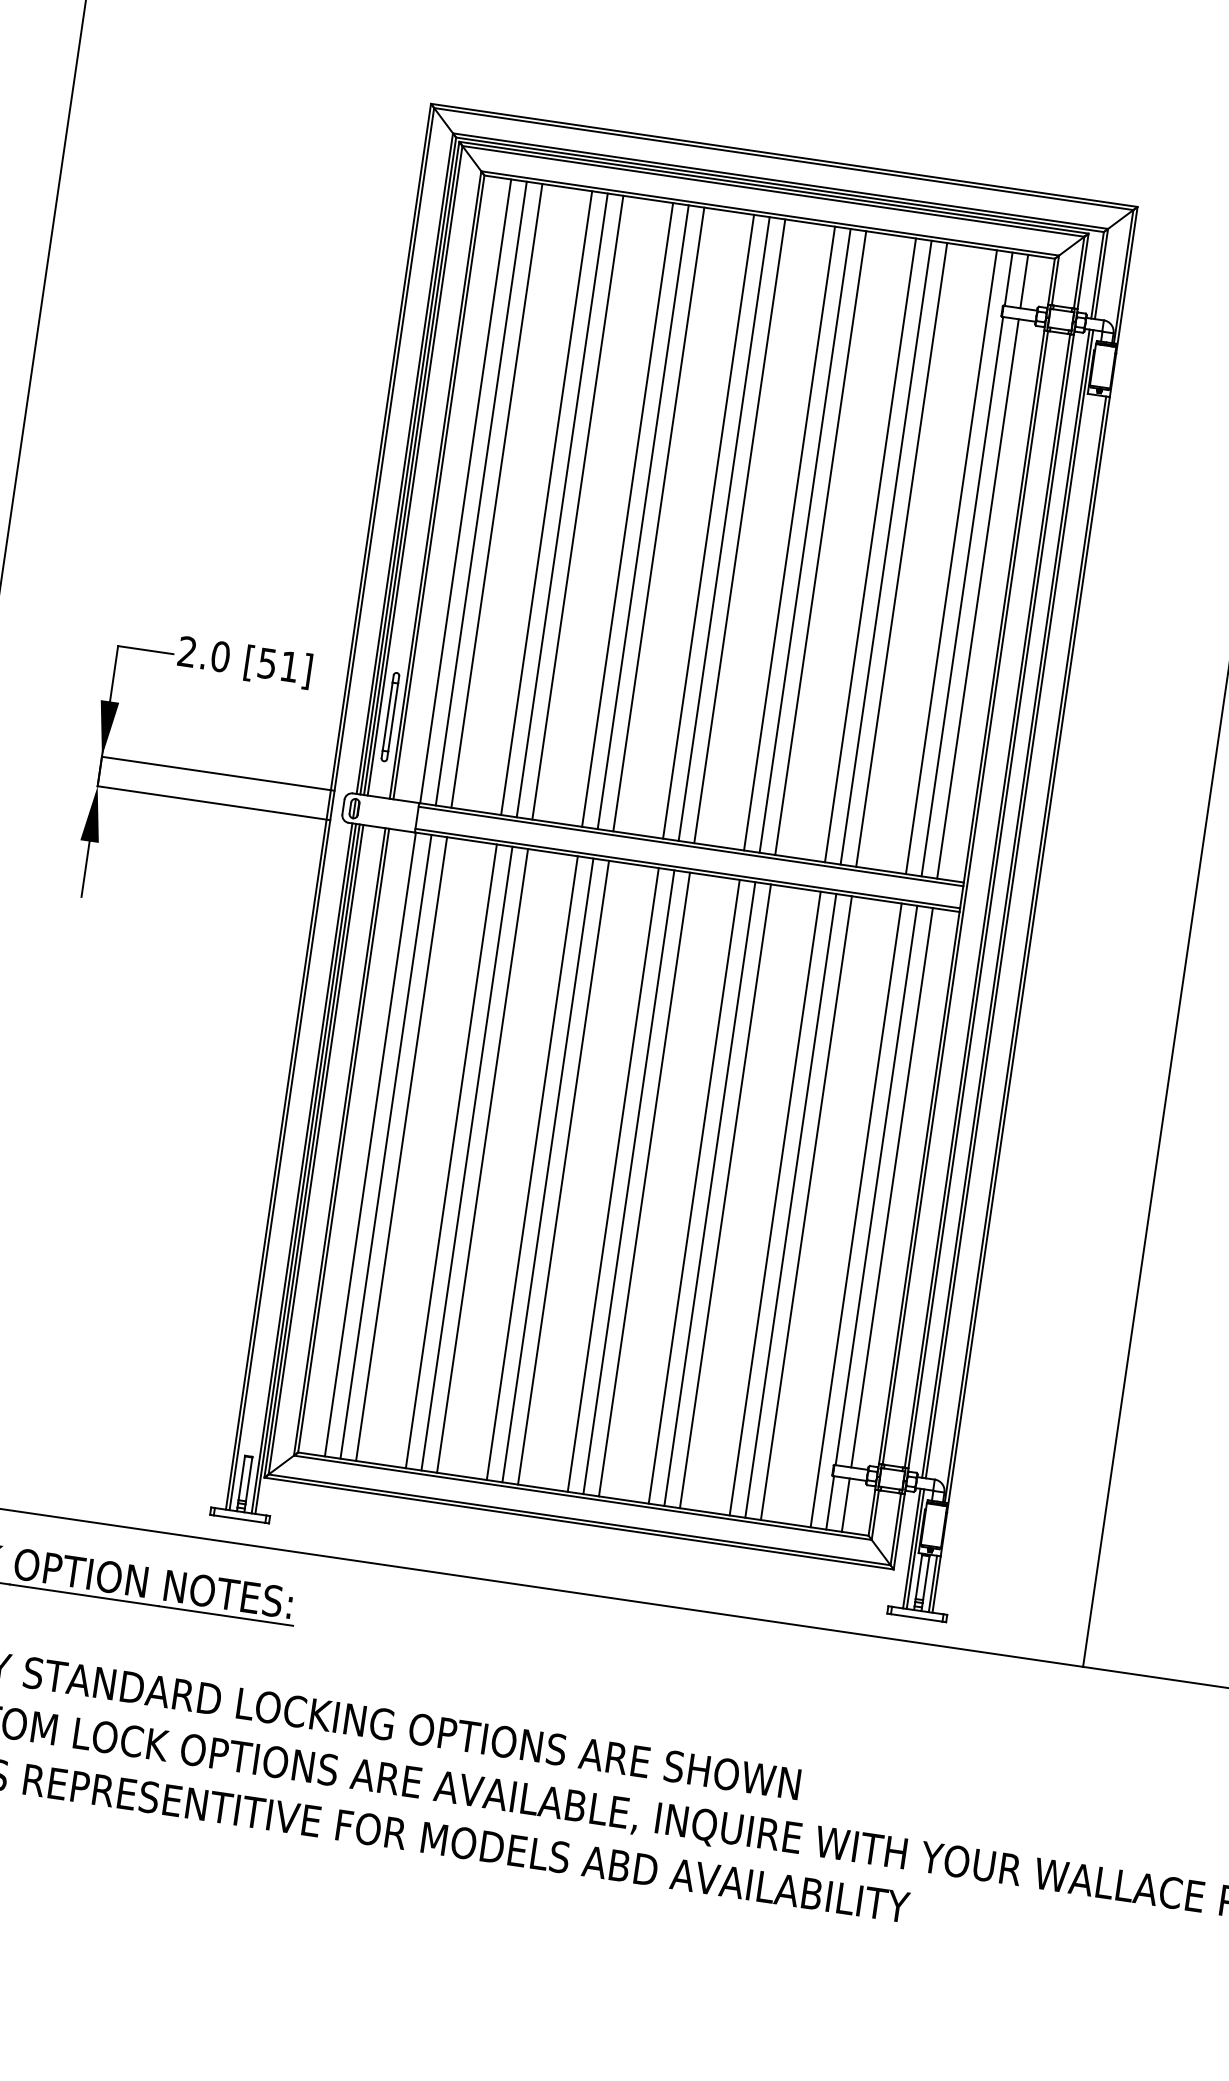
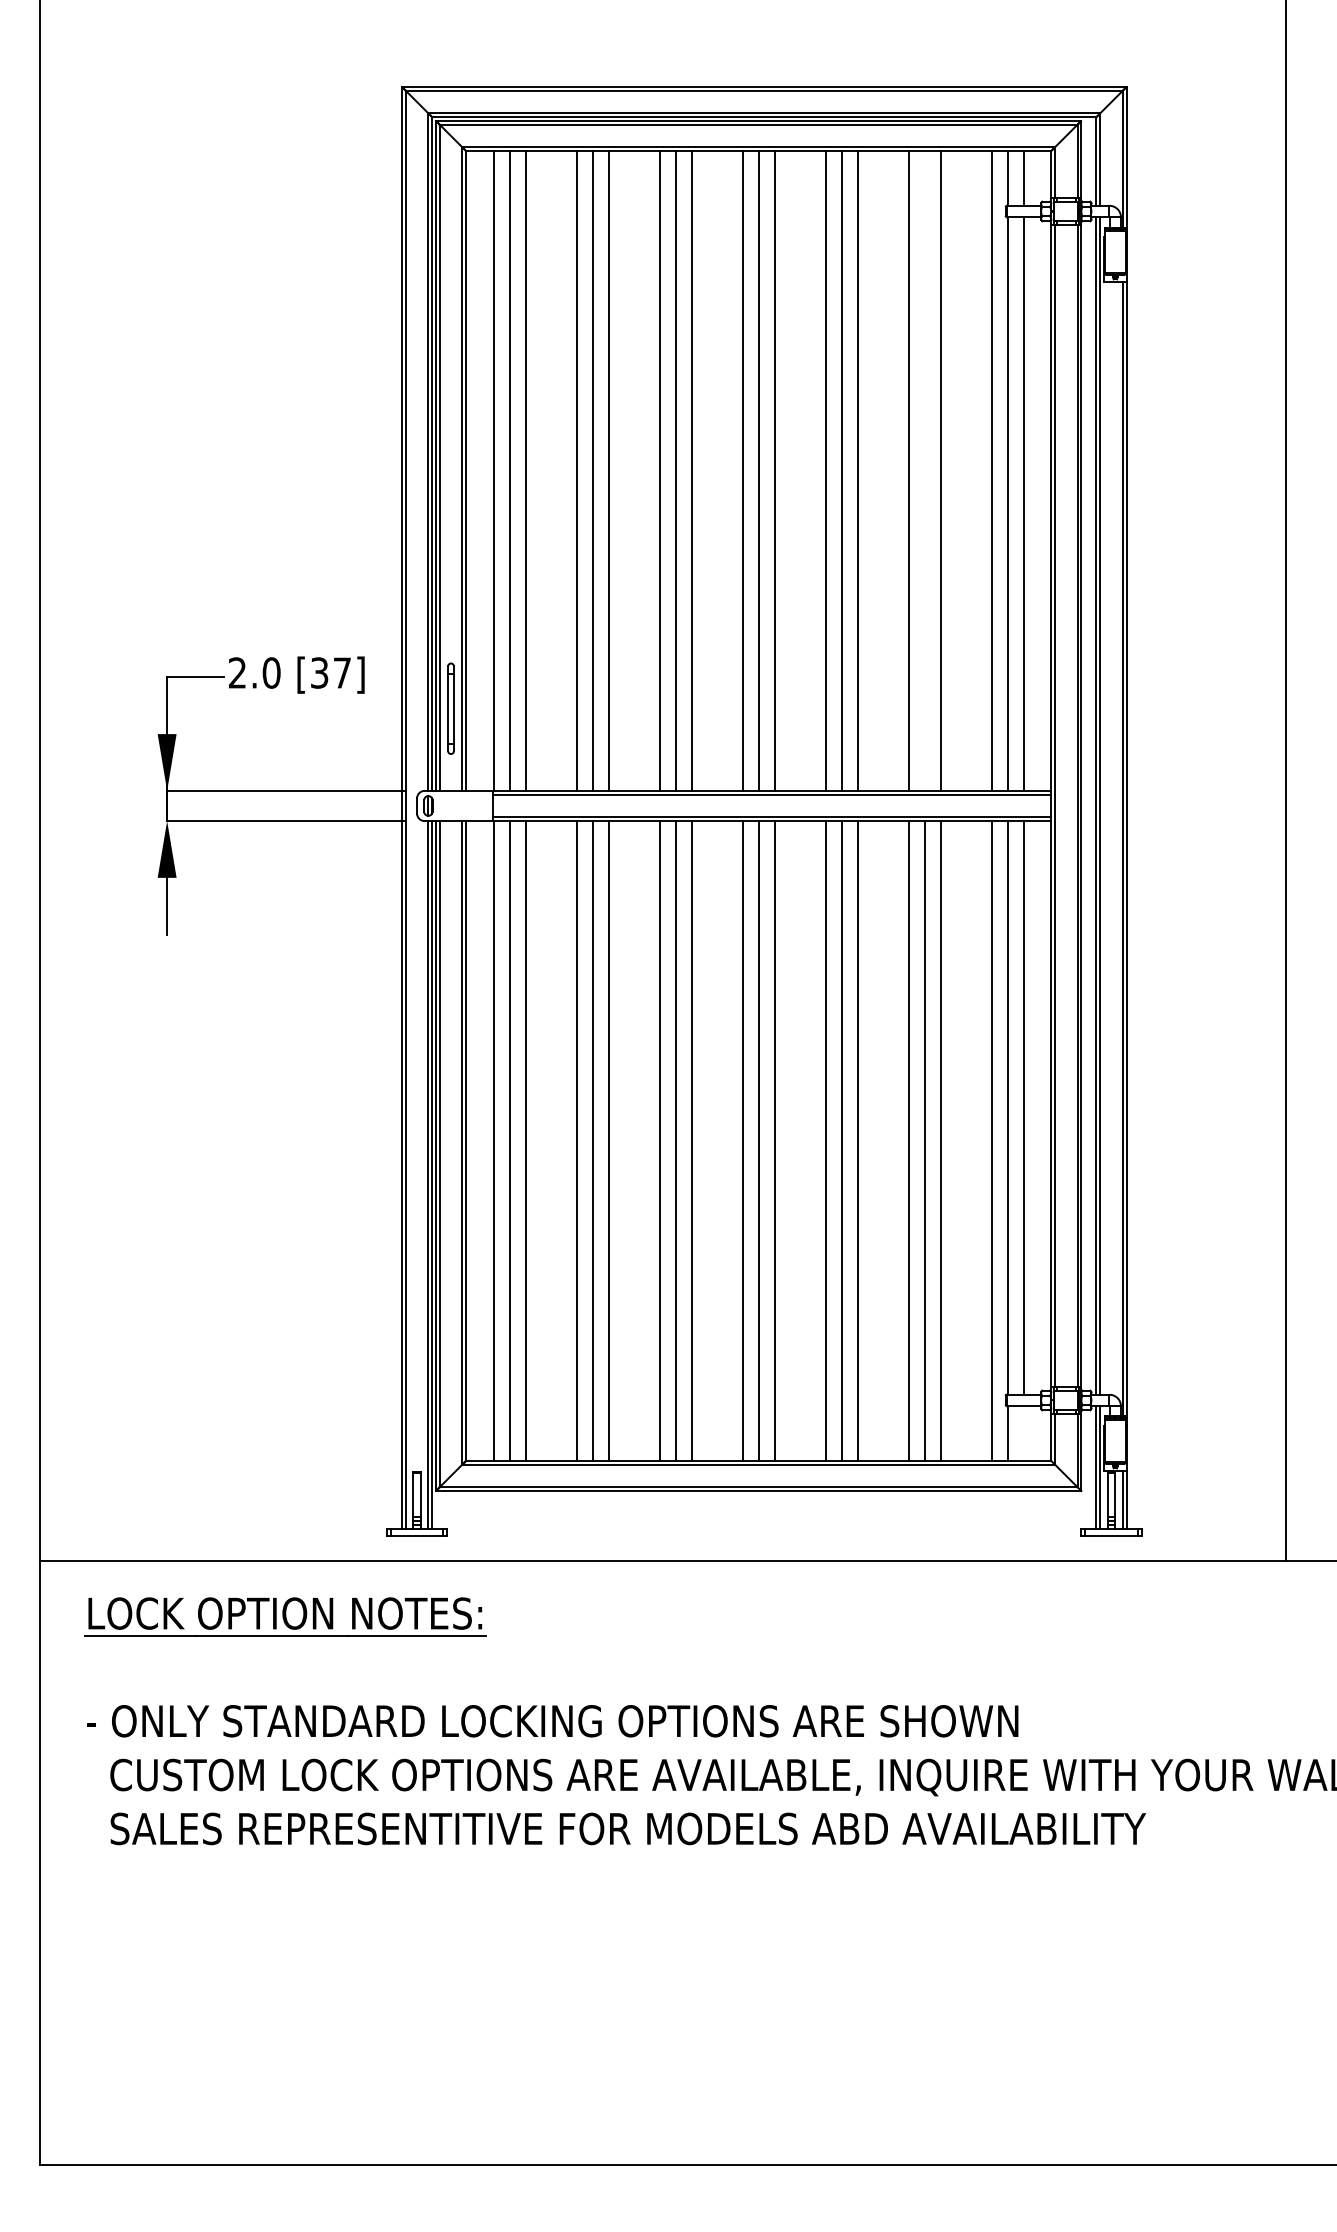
line: (885, 552) -> (924, 470), removed
text: (278, 664) -> (330, 672), [51] -> [37]
line: (845, 1505) -> (1023, 1433), removed

